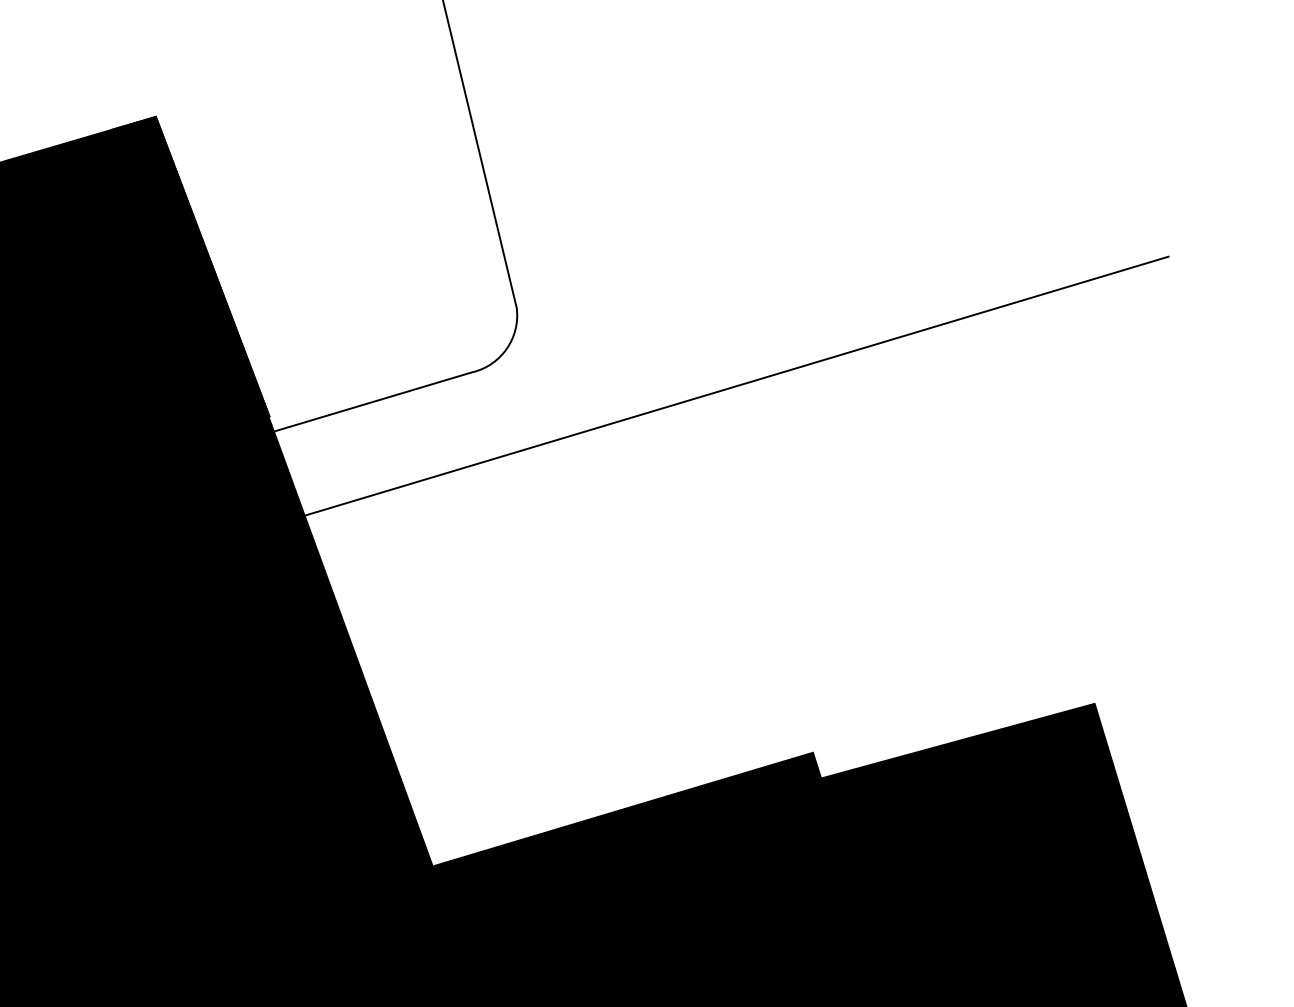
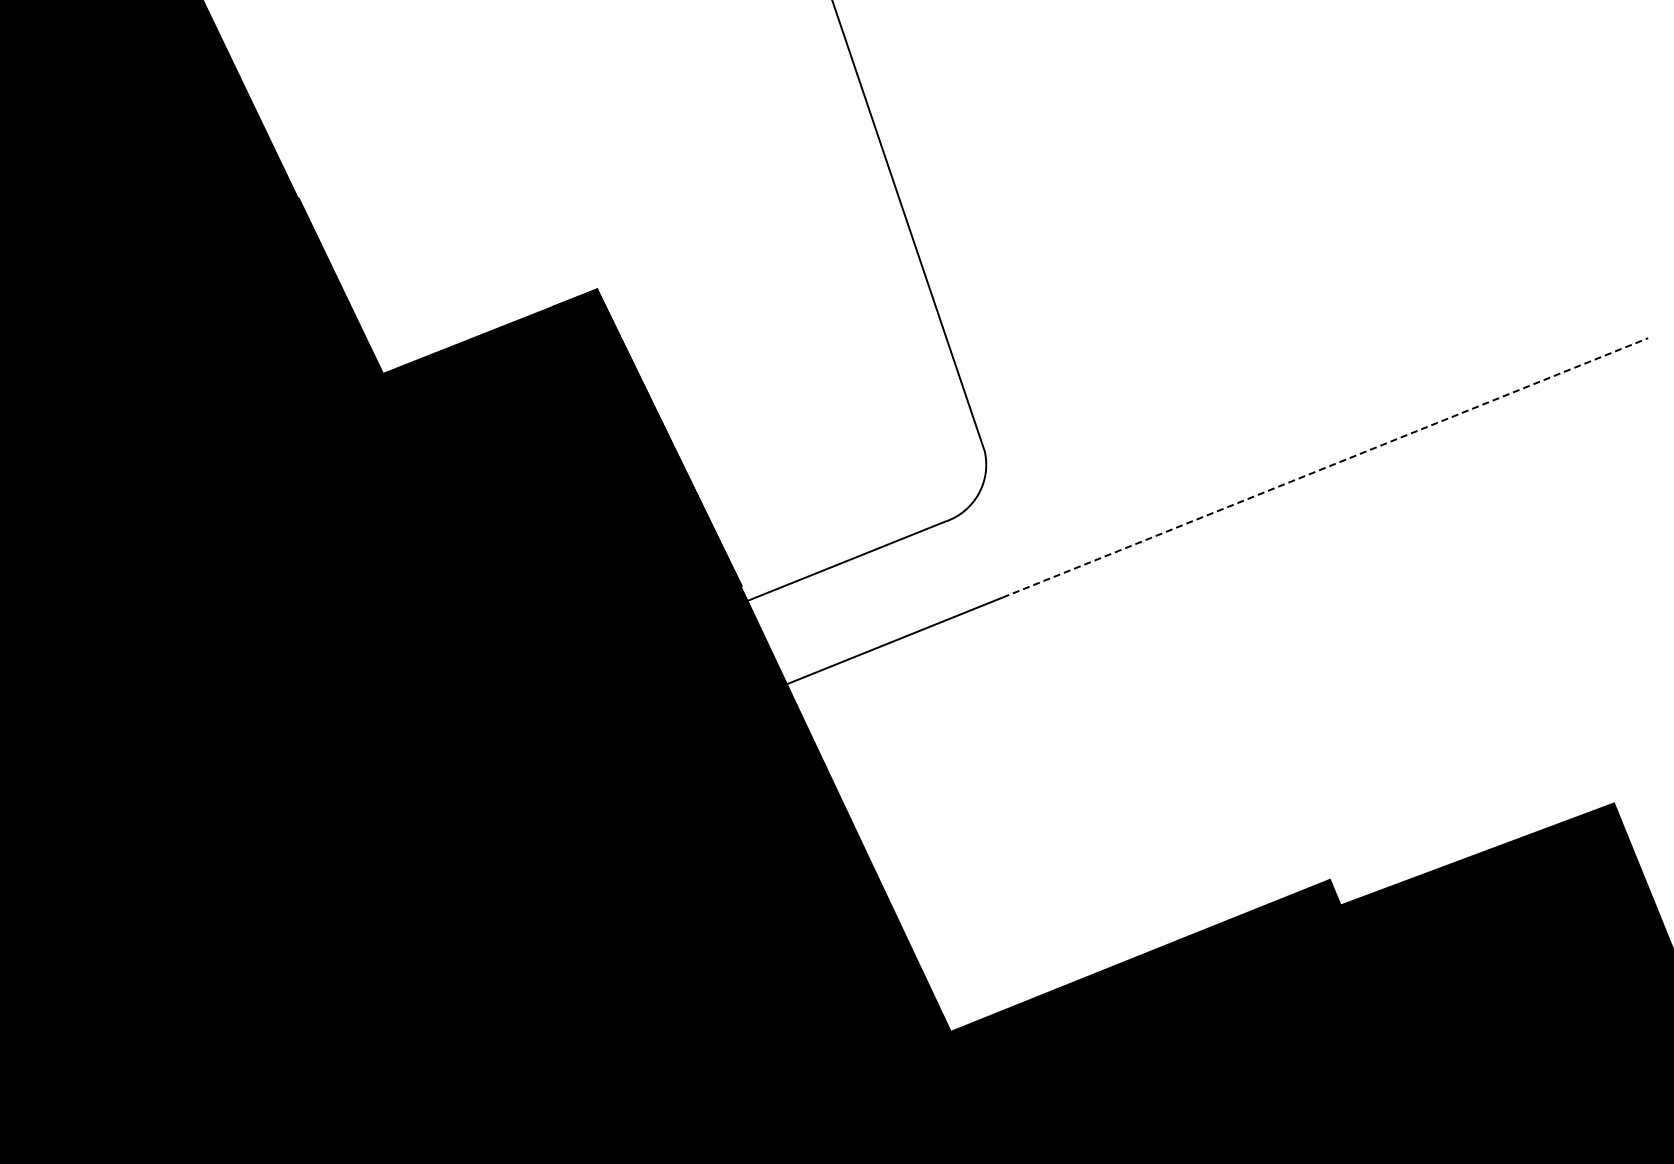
line: (844, 353) -> (1325, 467), solid -> dashed

